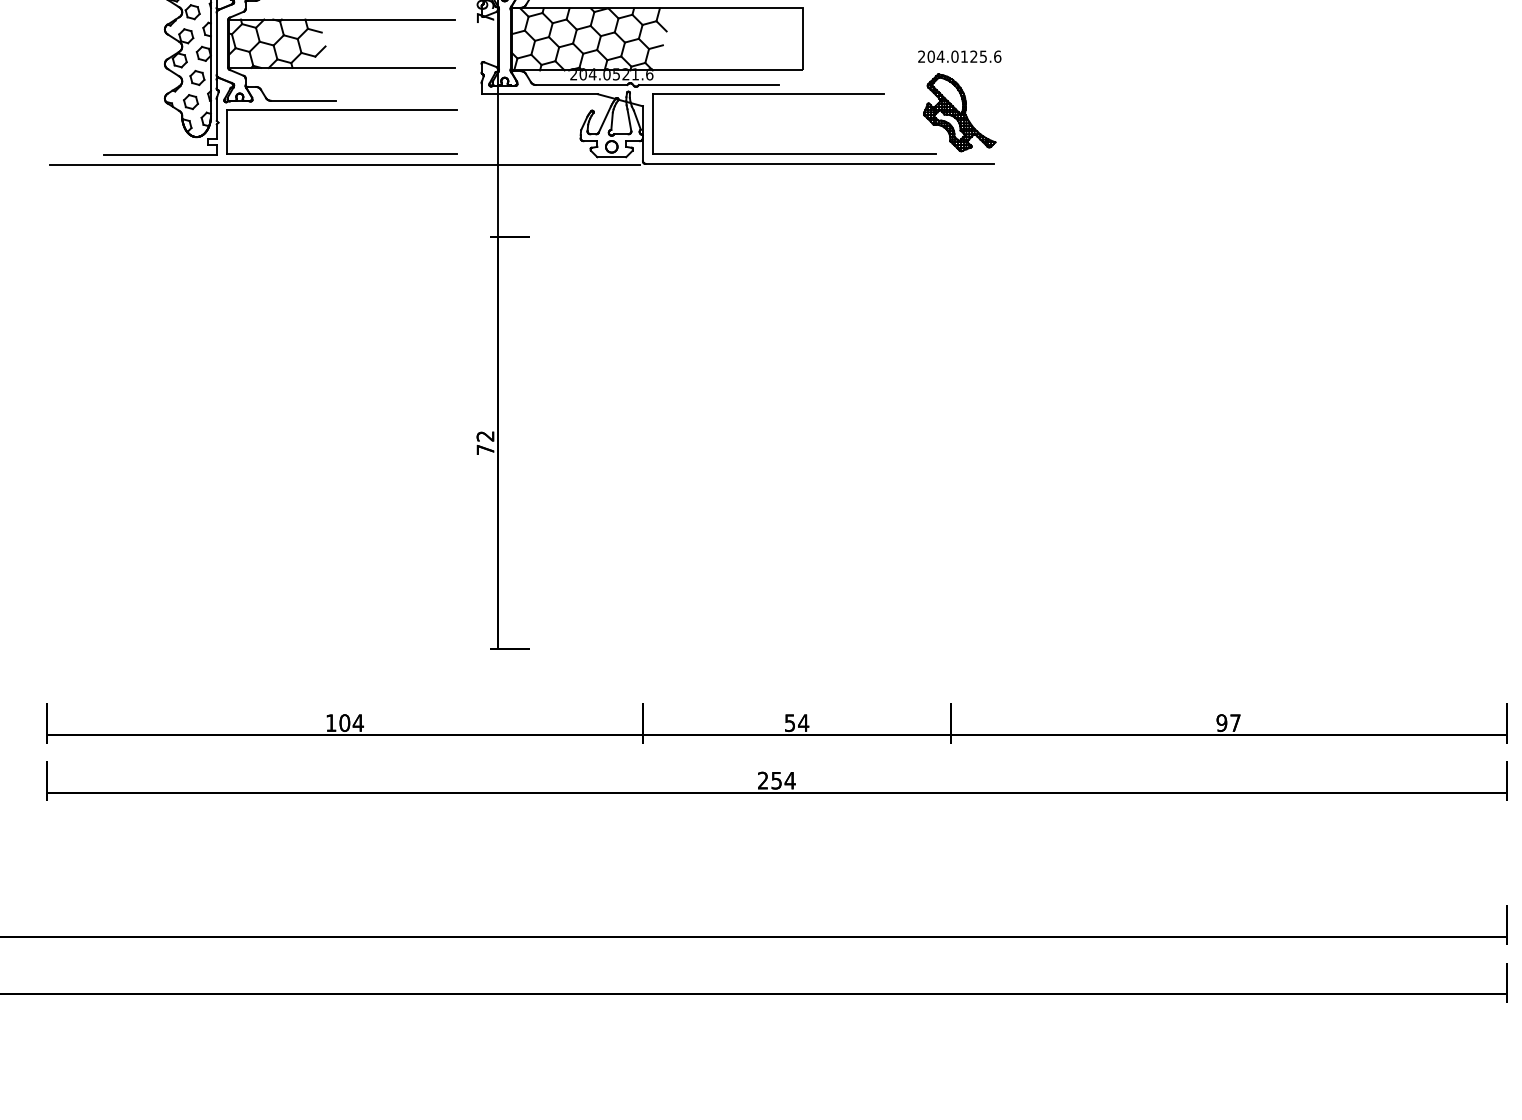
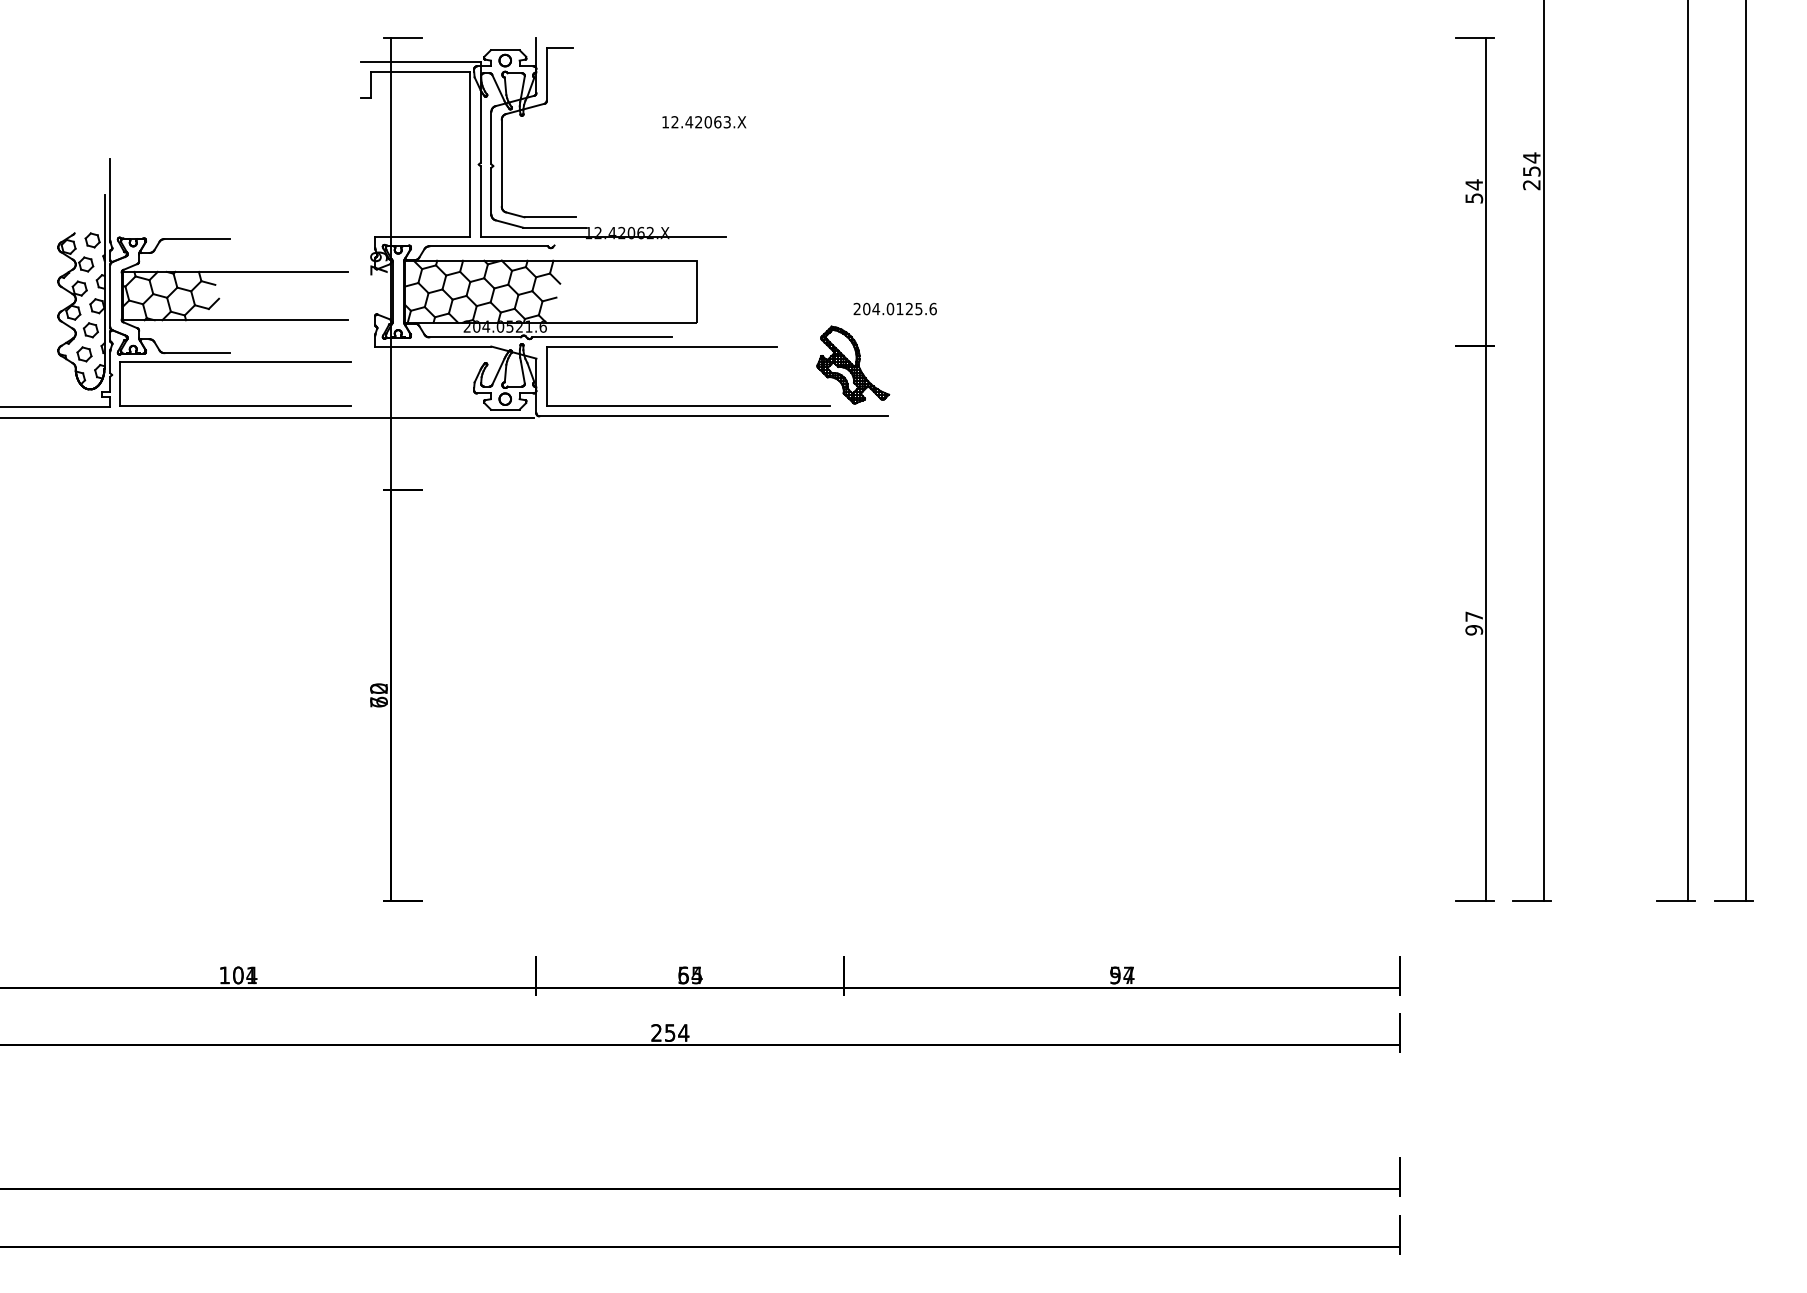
text: (959, 56) -> (894, 308), moved
text: (485, 443) -> (378, 695), 72 -> 60
text: (358, 722) -> (251, 974), 104 -> 101
text: (1229, 722) -> (1122, 974), 97 -> 54
text: (797, 723) -> (690, 975), 54 -> 65

